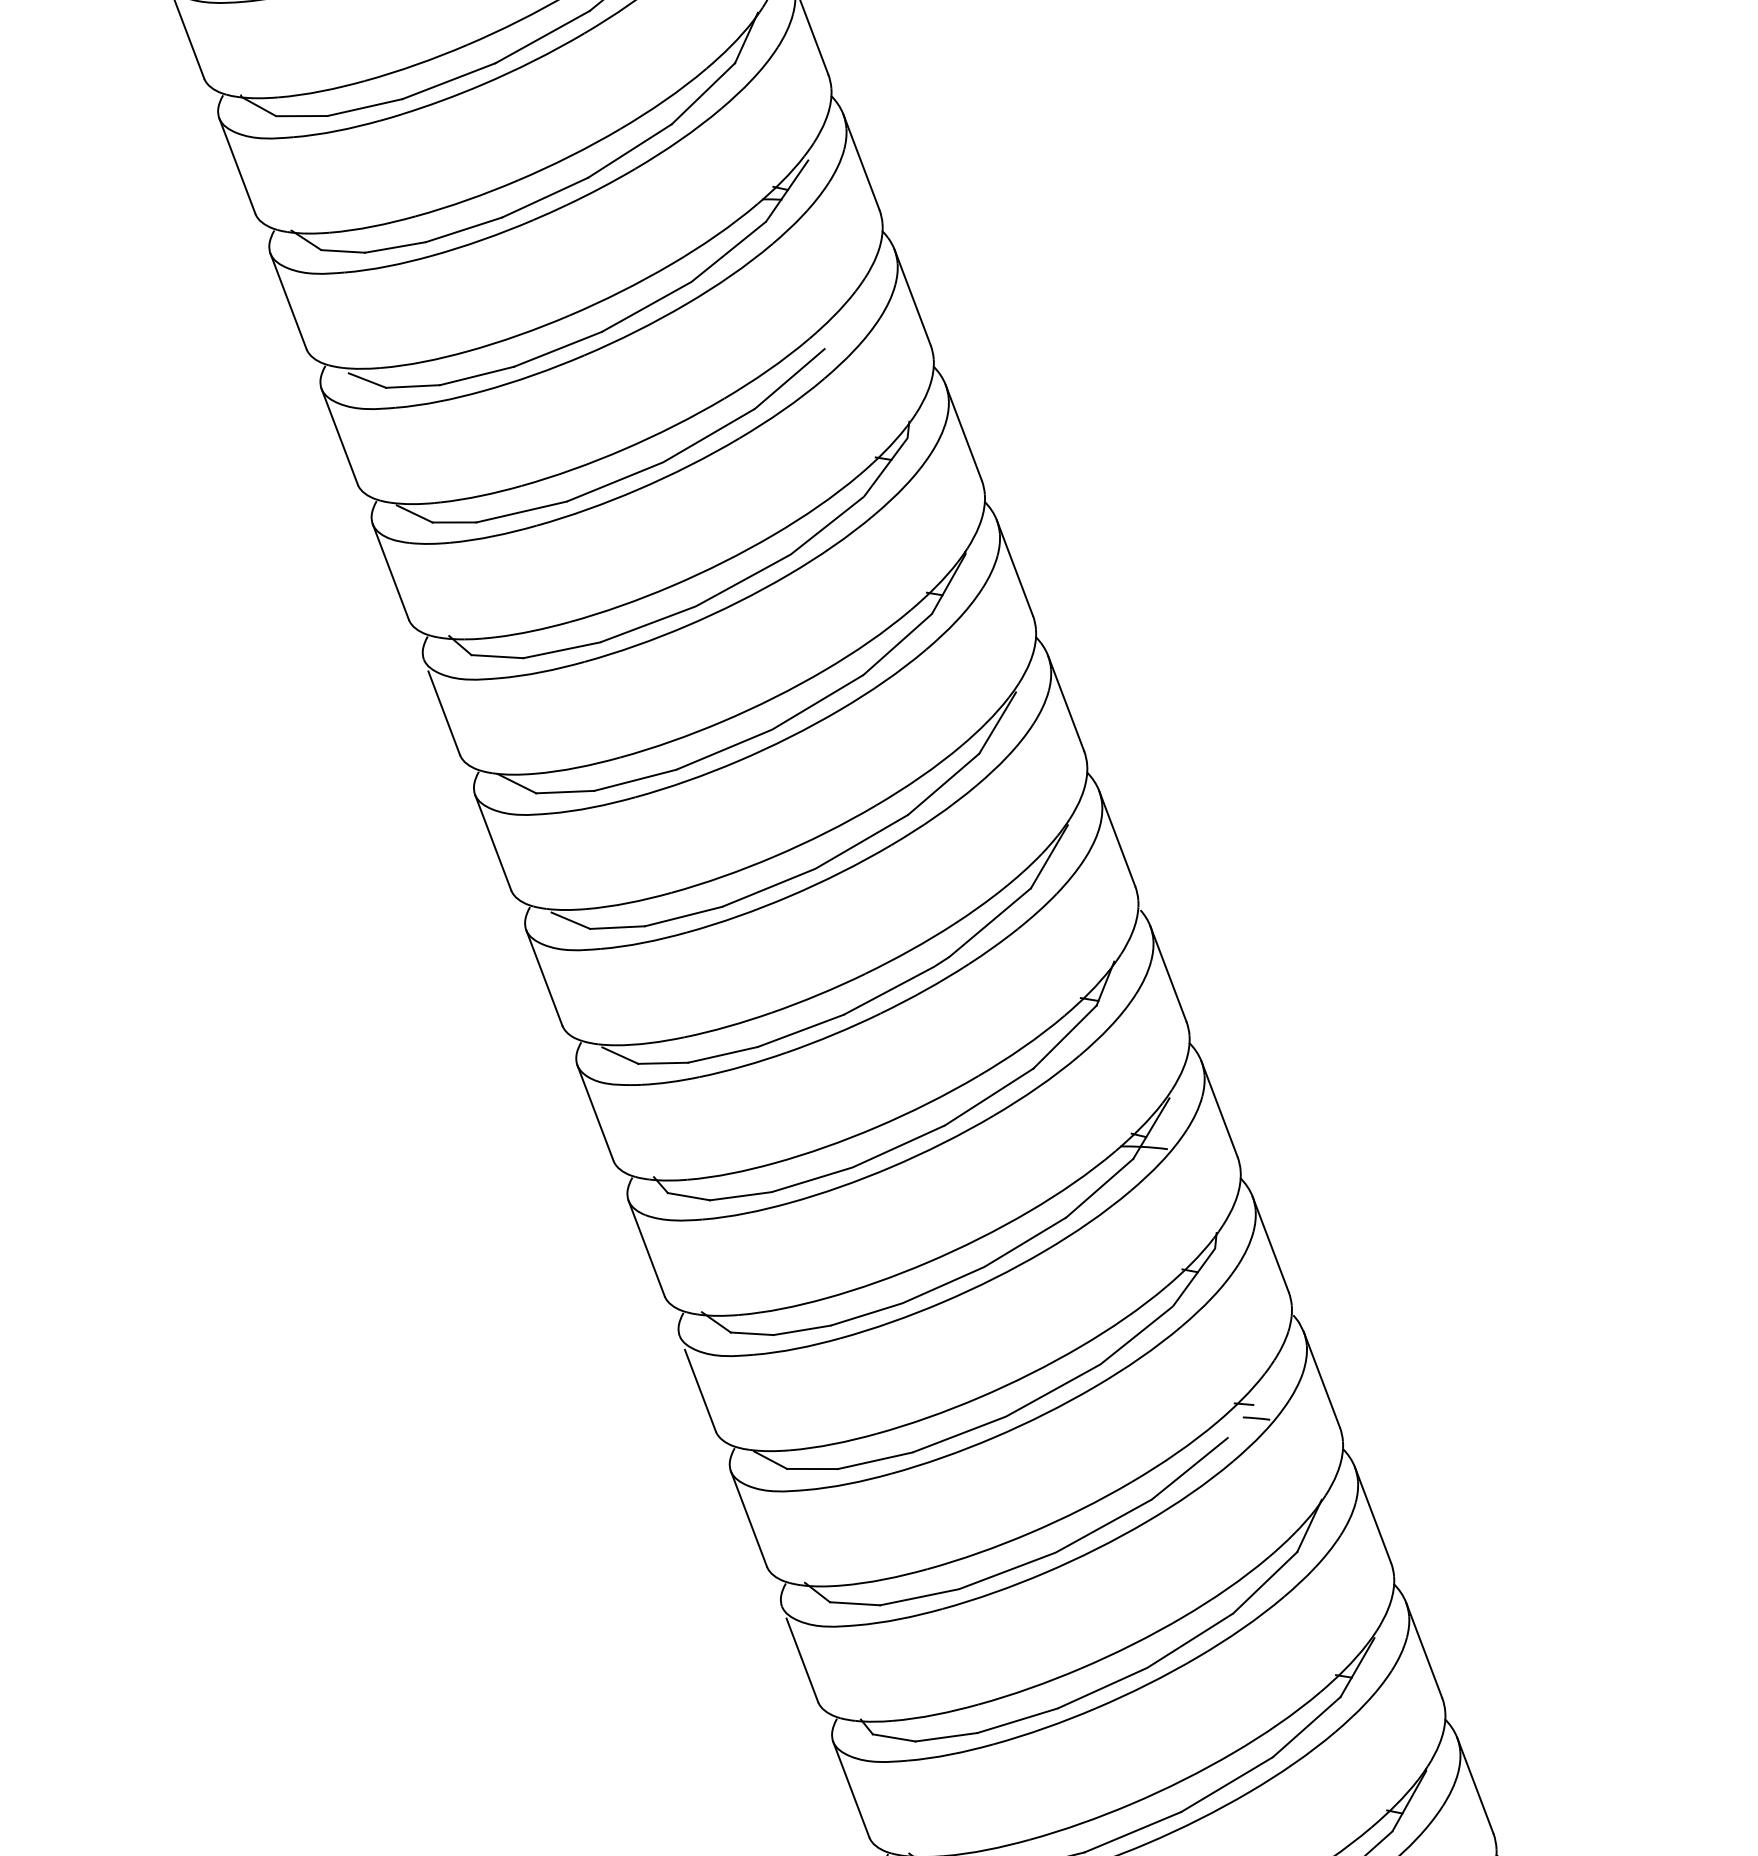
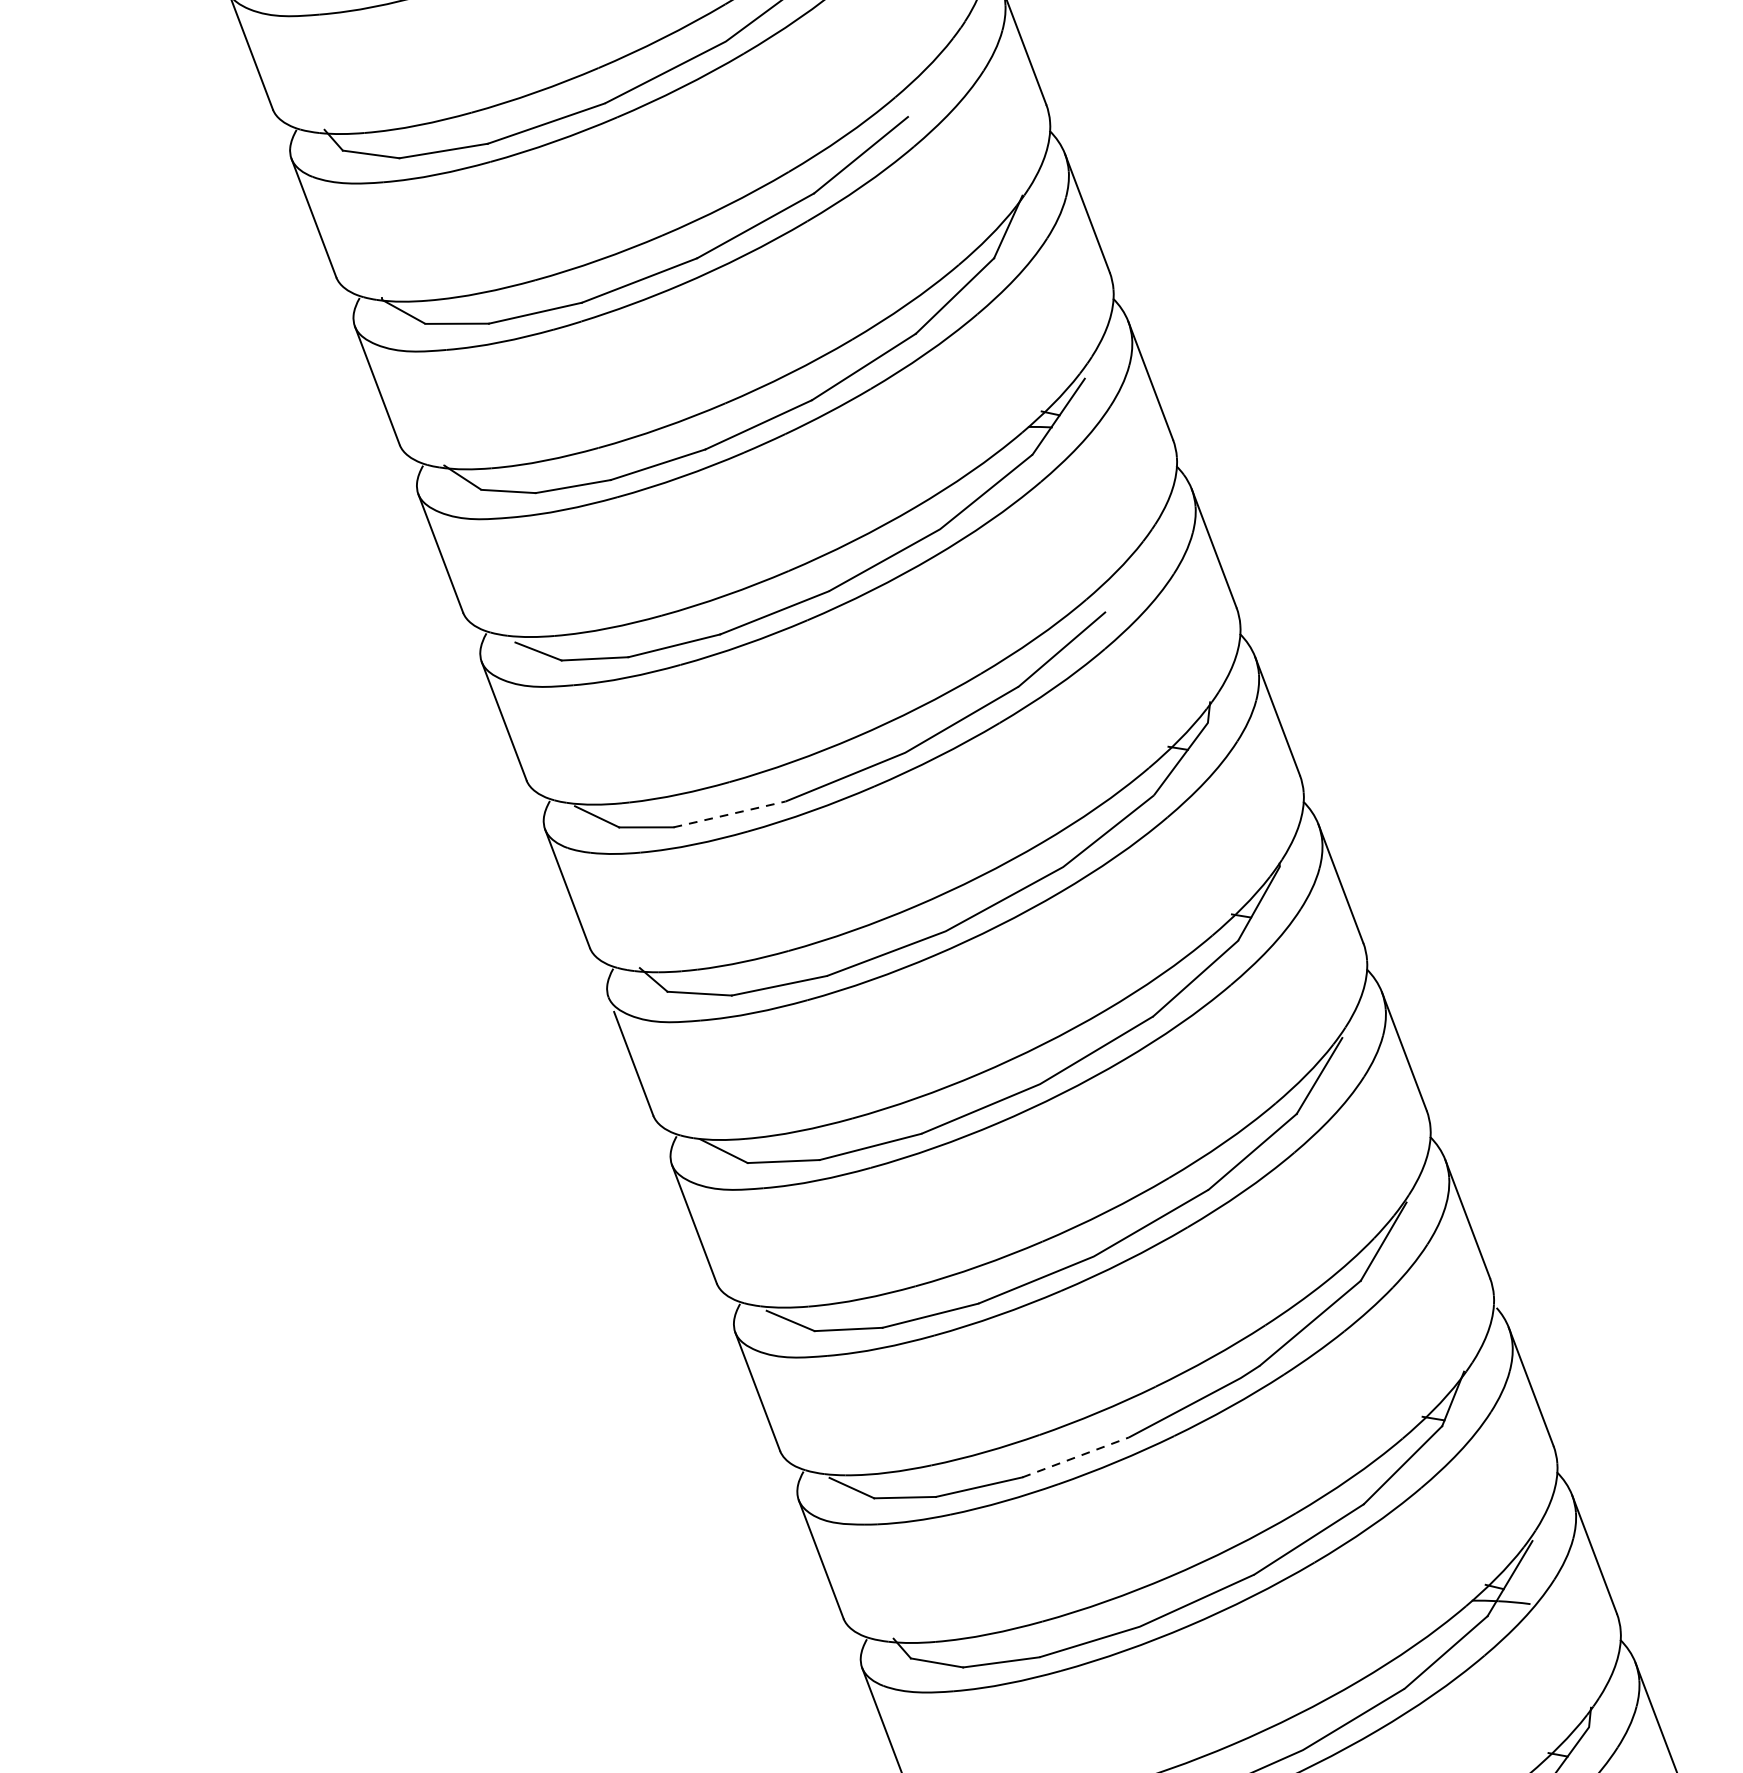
line: (522, 511) -> (730, 813), solid -> dashed
line: (800, 1030) -> (1075, 1456), solid -> dashed

